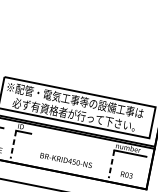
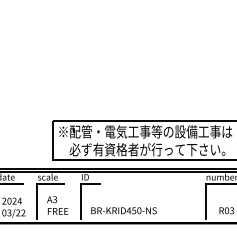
line: (13, 144) -> (80, 201), dashed -> solid
text: (65, 160) -> (123, 210), moved
line: (111, 164) -> (205, 201), dashed -> solid

